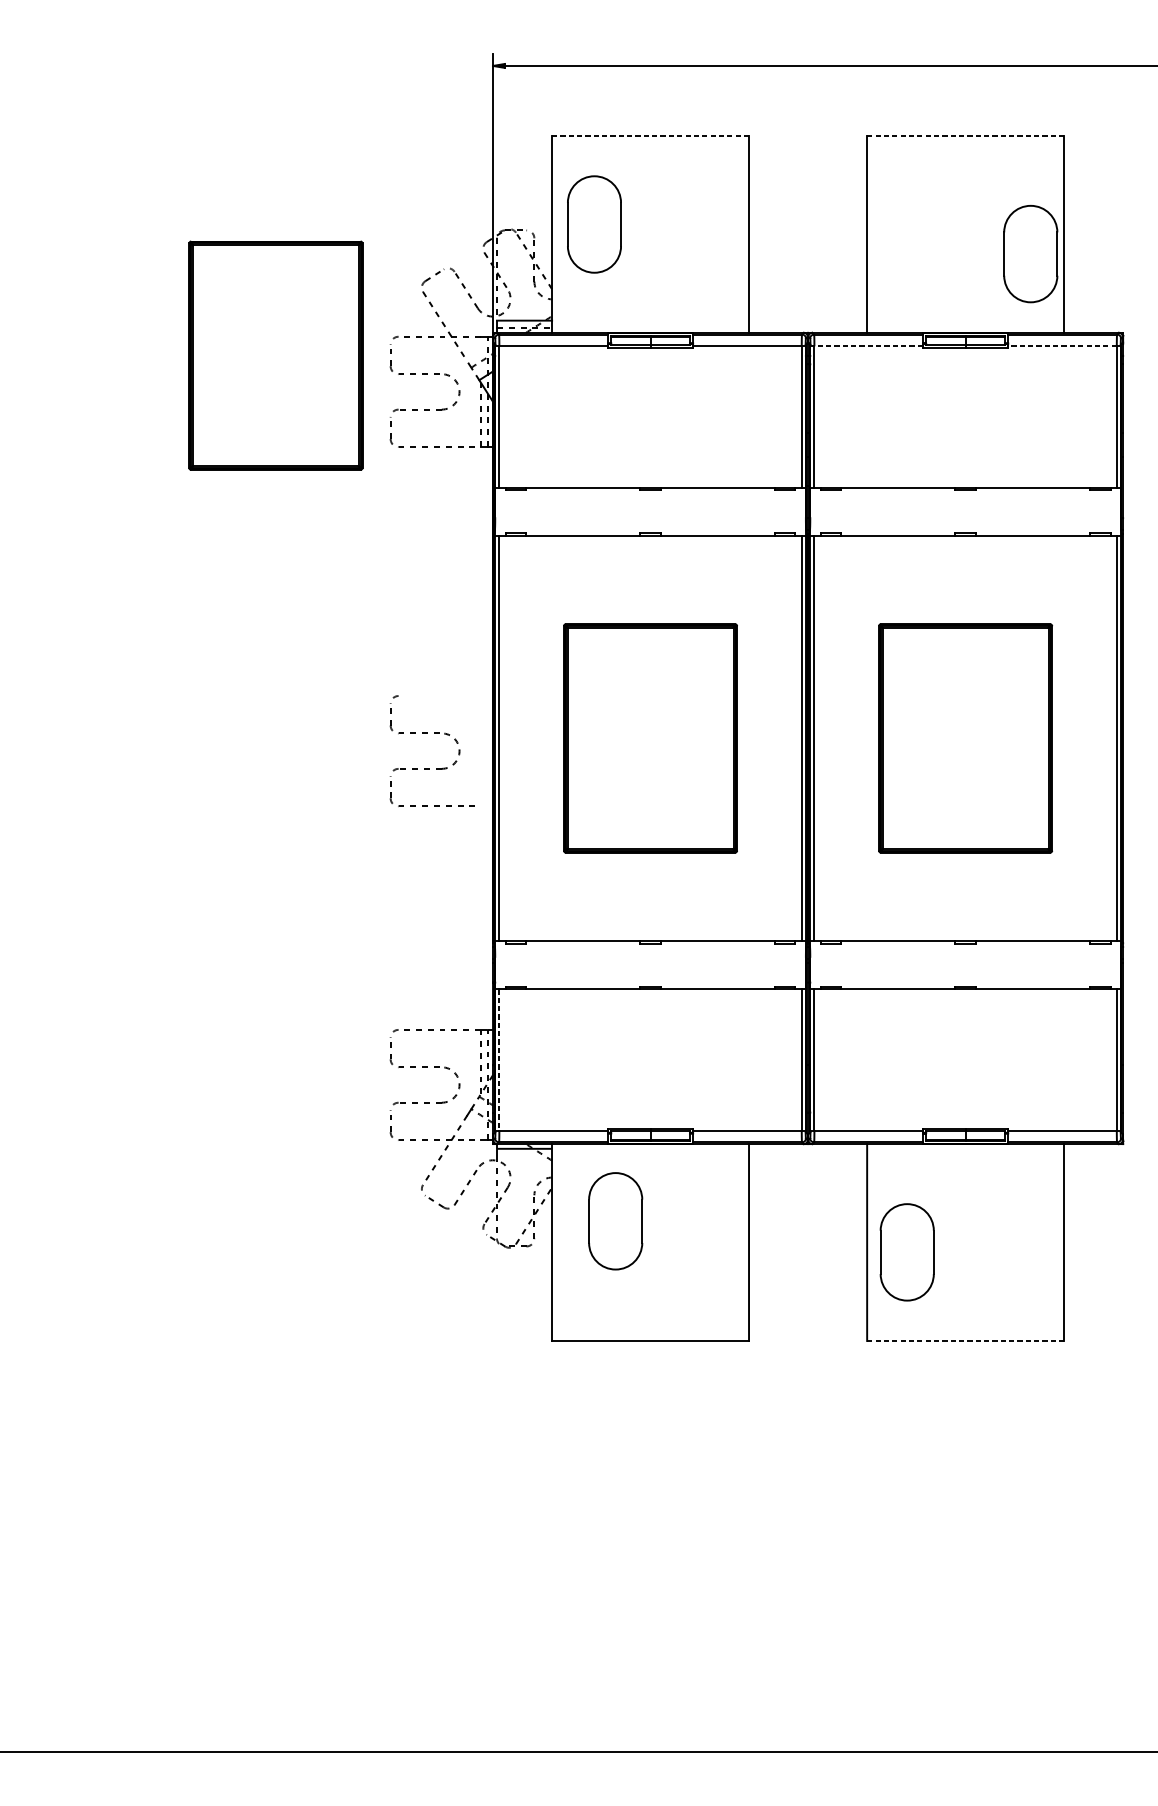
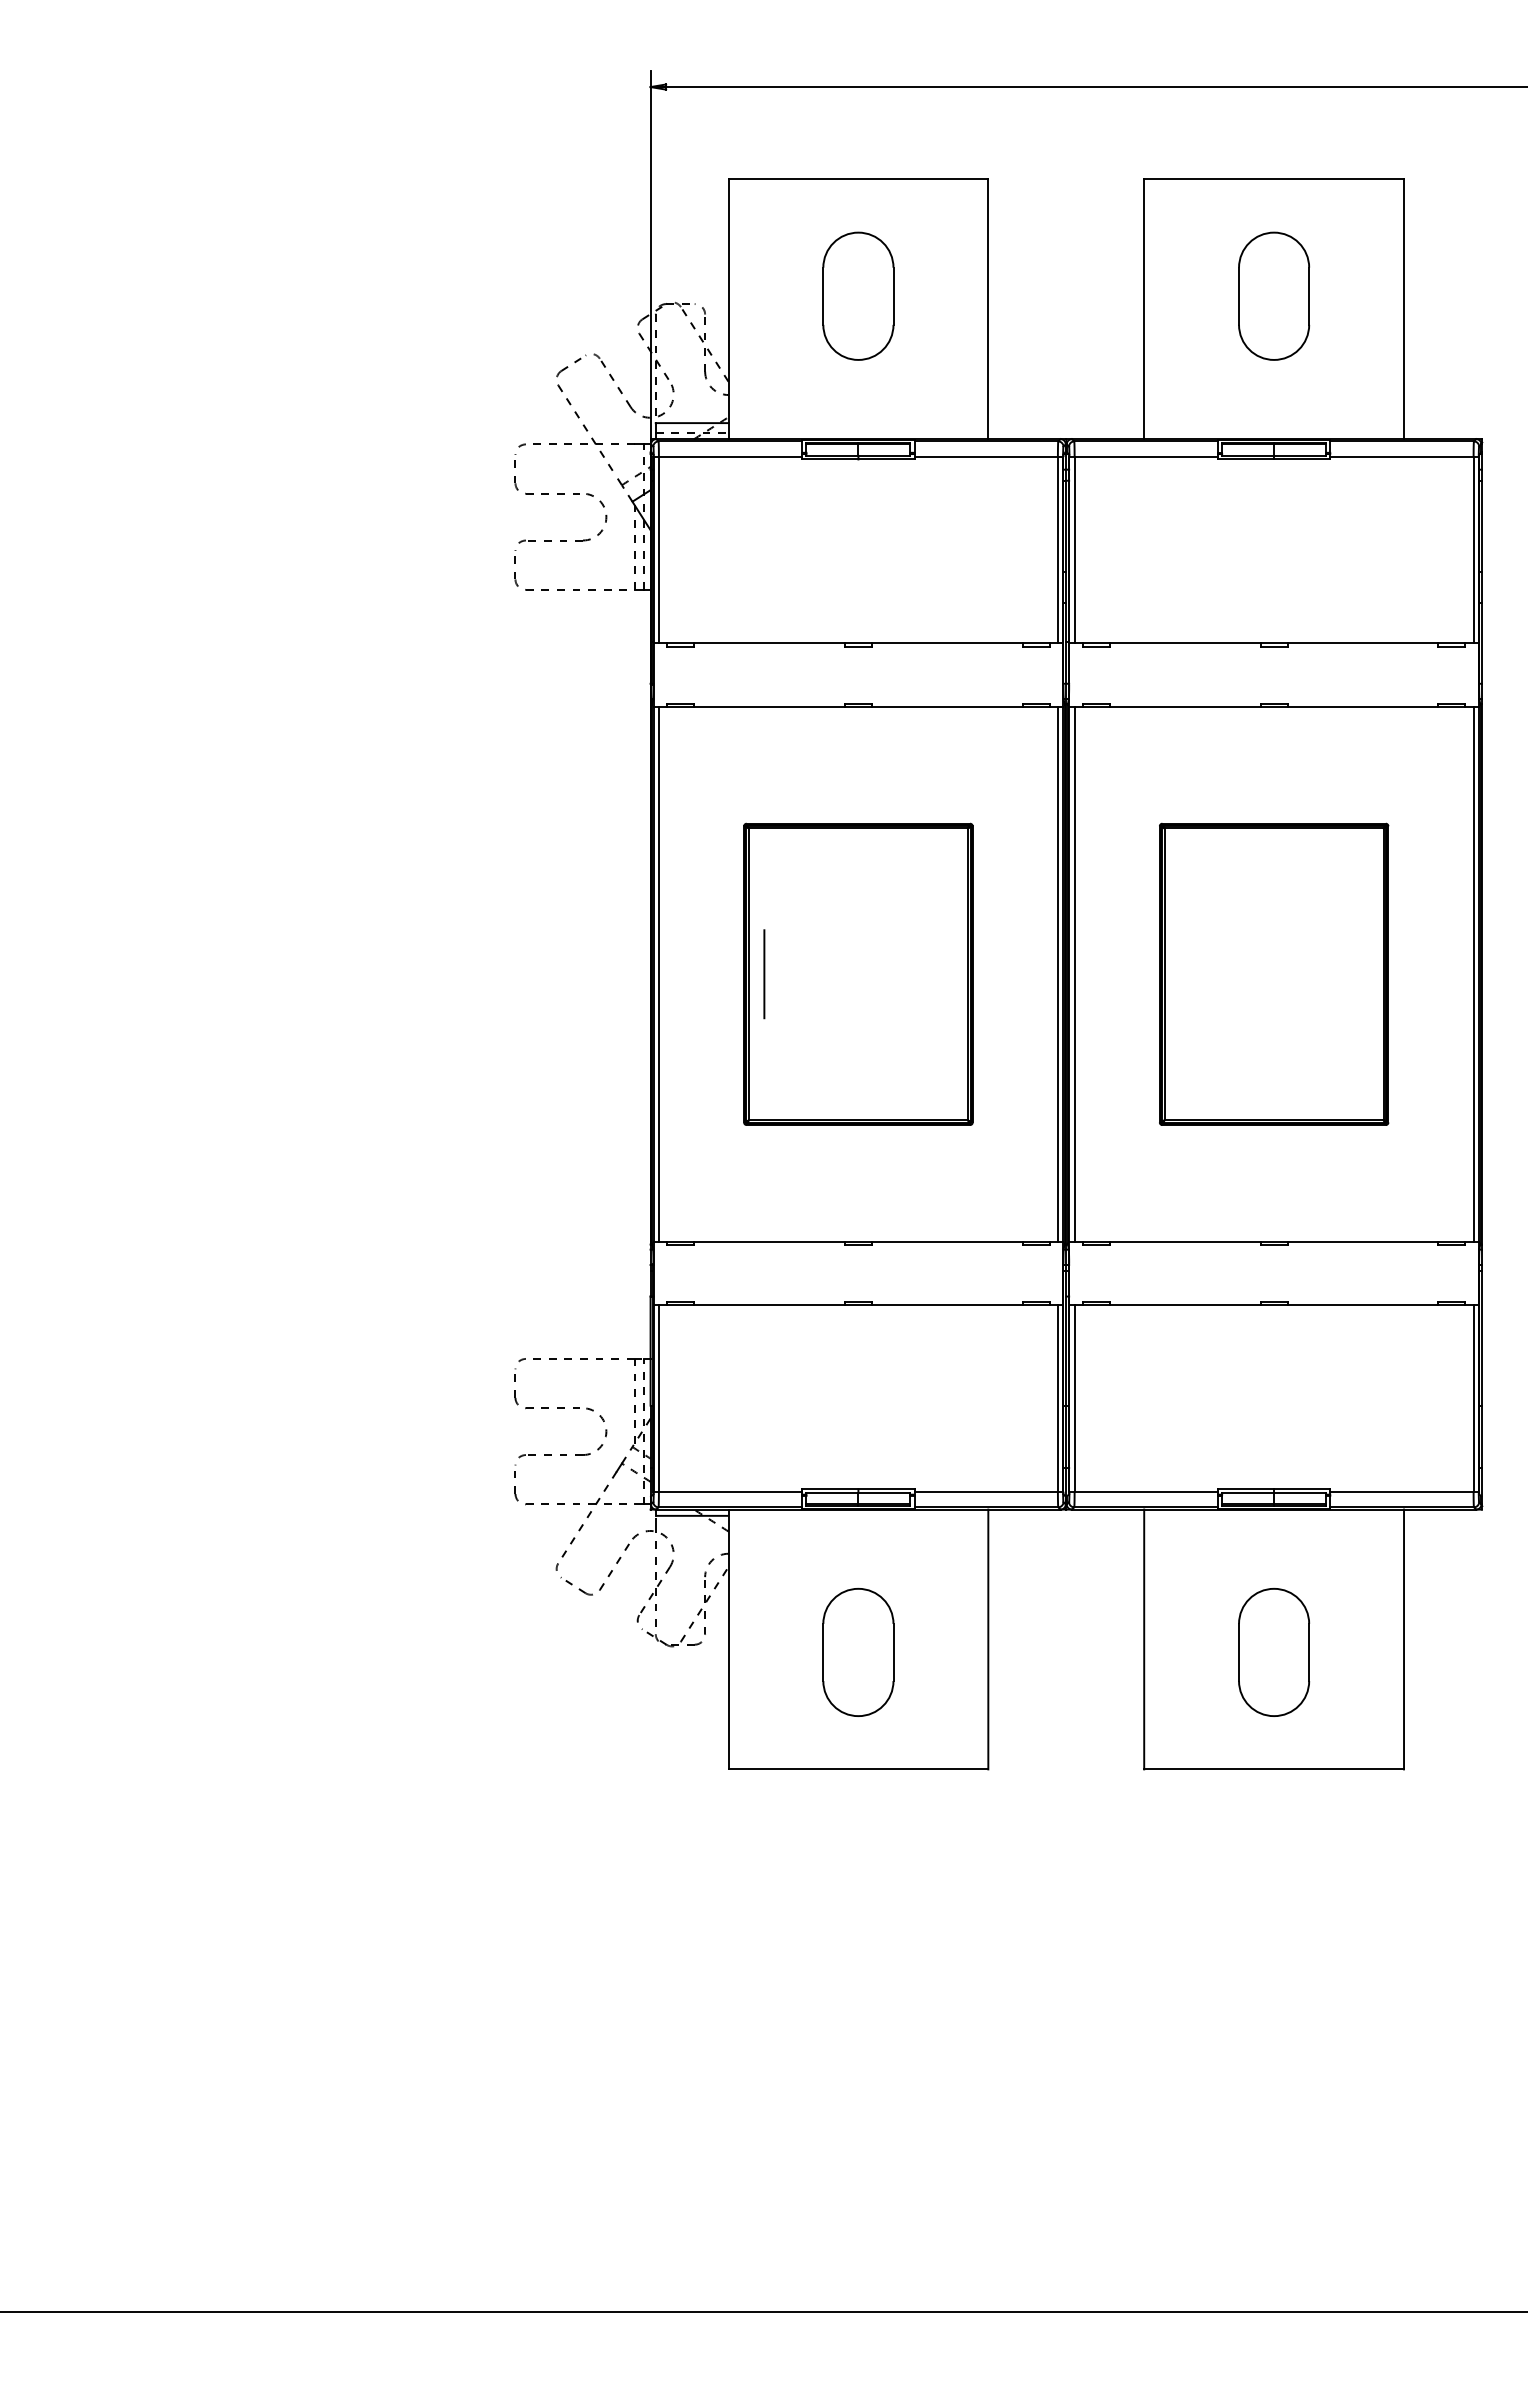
line: (650, 136) -> (858, 179), dashed -> solid
line: (965, 136) -> (1274, 179), dashed -> solid
part: (594, 223) -> (858, 295), moved
part: (1031, 253) -> (1274, 295), moved
line: (868, 346) -> (1146, 457), dashed -> solid
line: (1062, 346) -> (1401, 457), dashed -> solid
part: (276, 355) -> (364, 468), removed
part: (434, 733) -> (573, 968), removed
line: (579, 738) -> (764, 974), added
line: (499, 1060) -> (658, 1399), dashed -> solid
part: (615, 1221) -> (858, 1652), moved
part: (907, 1252) -> (1274, 1652), moved
line: (965, 1341) -> (1274, 1769), dashed -> solid

